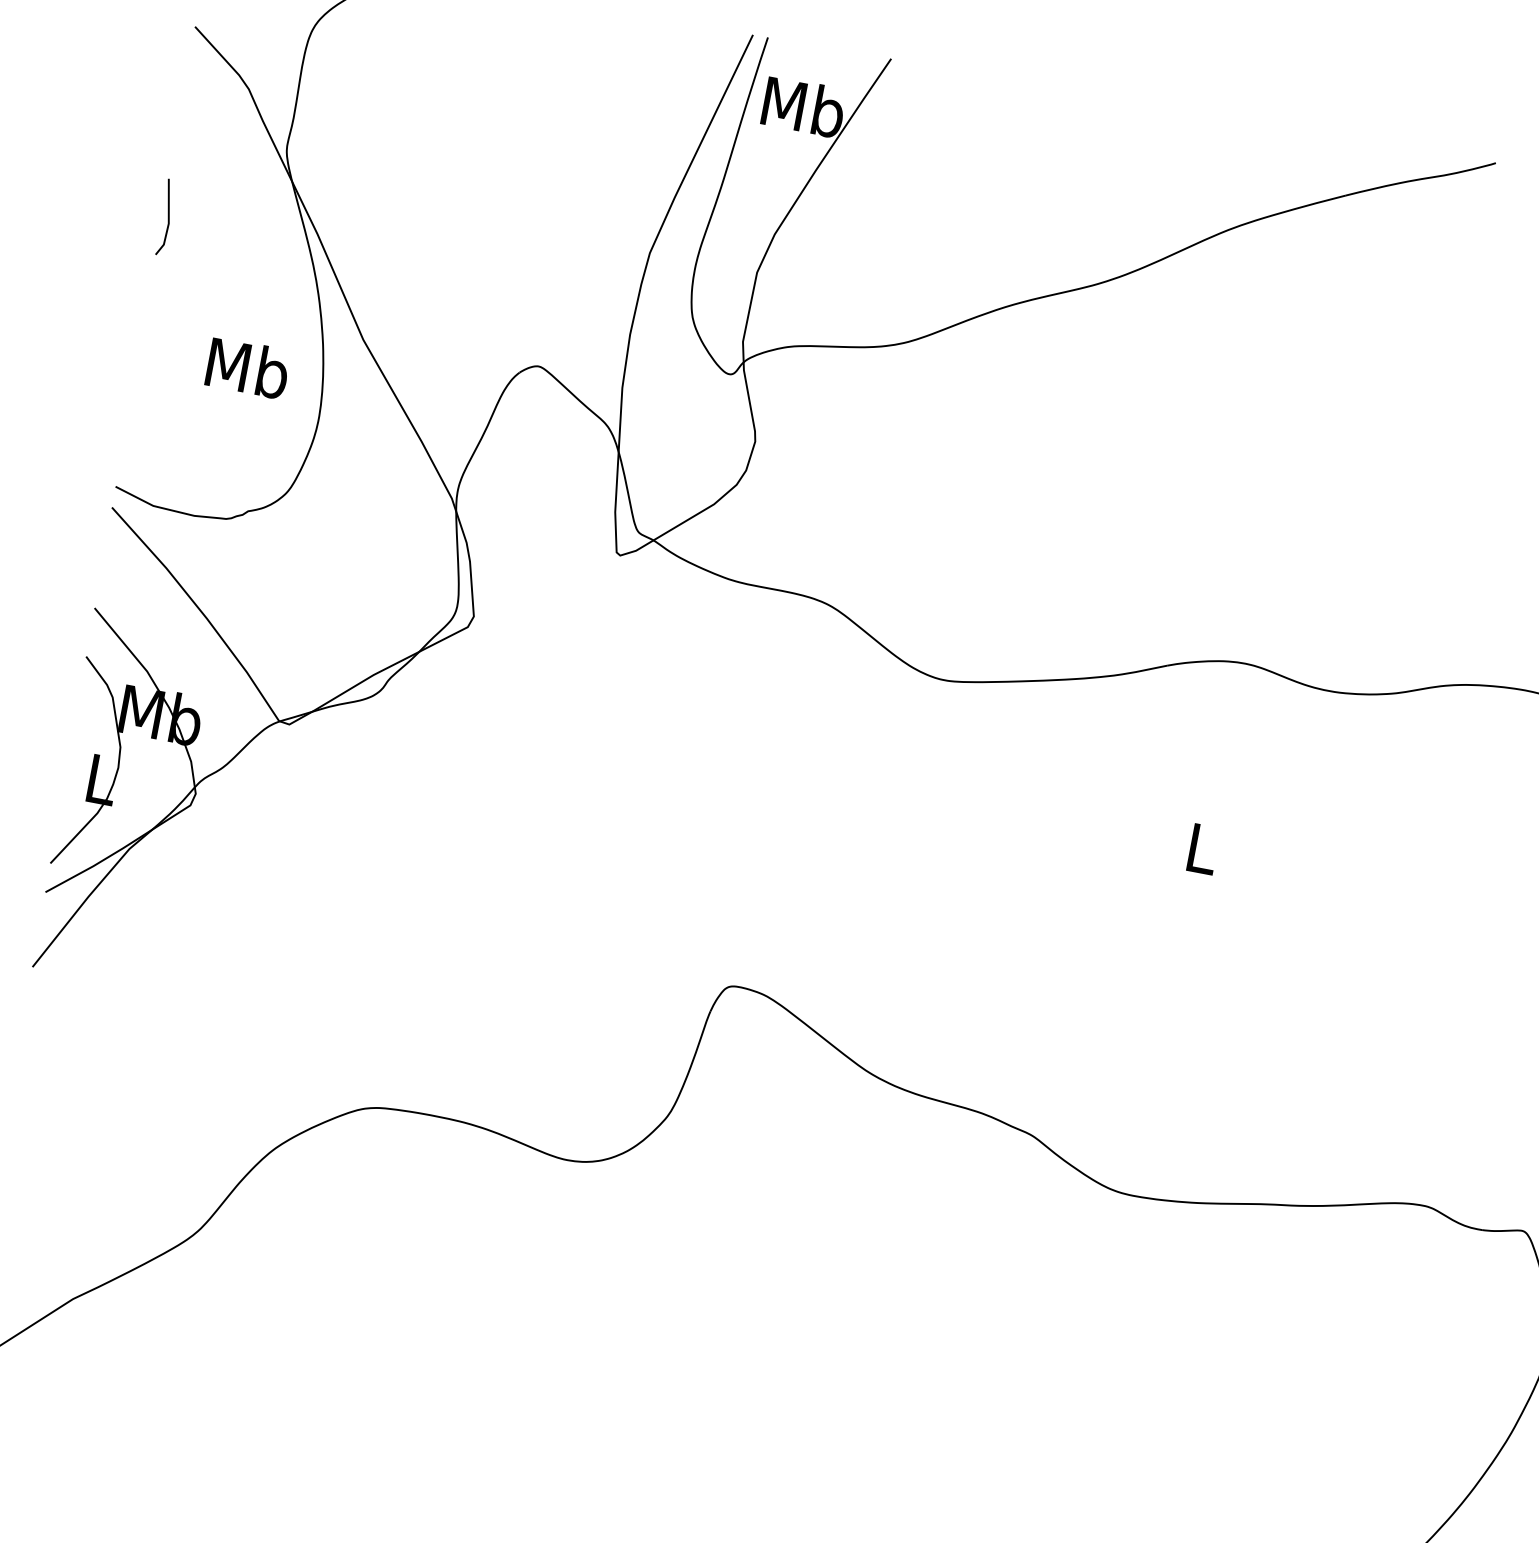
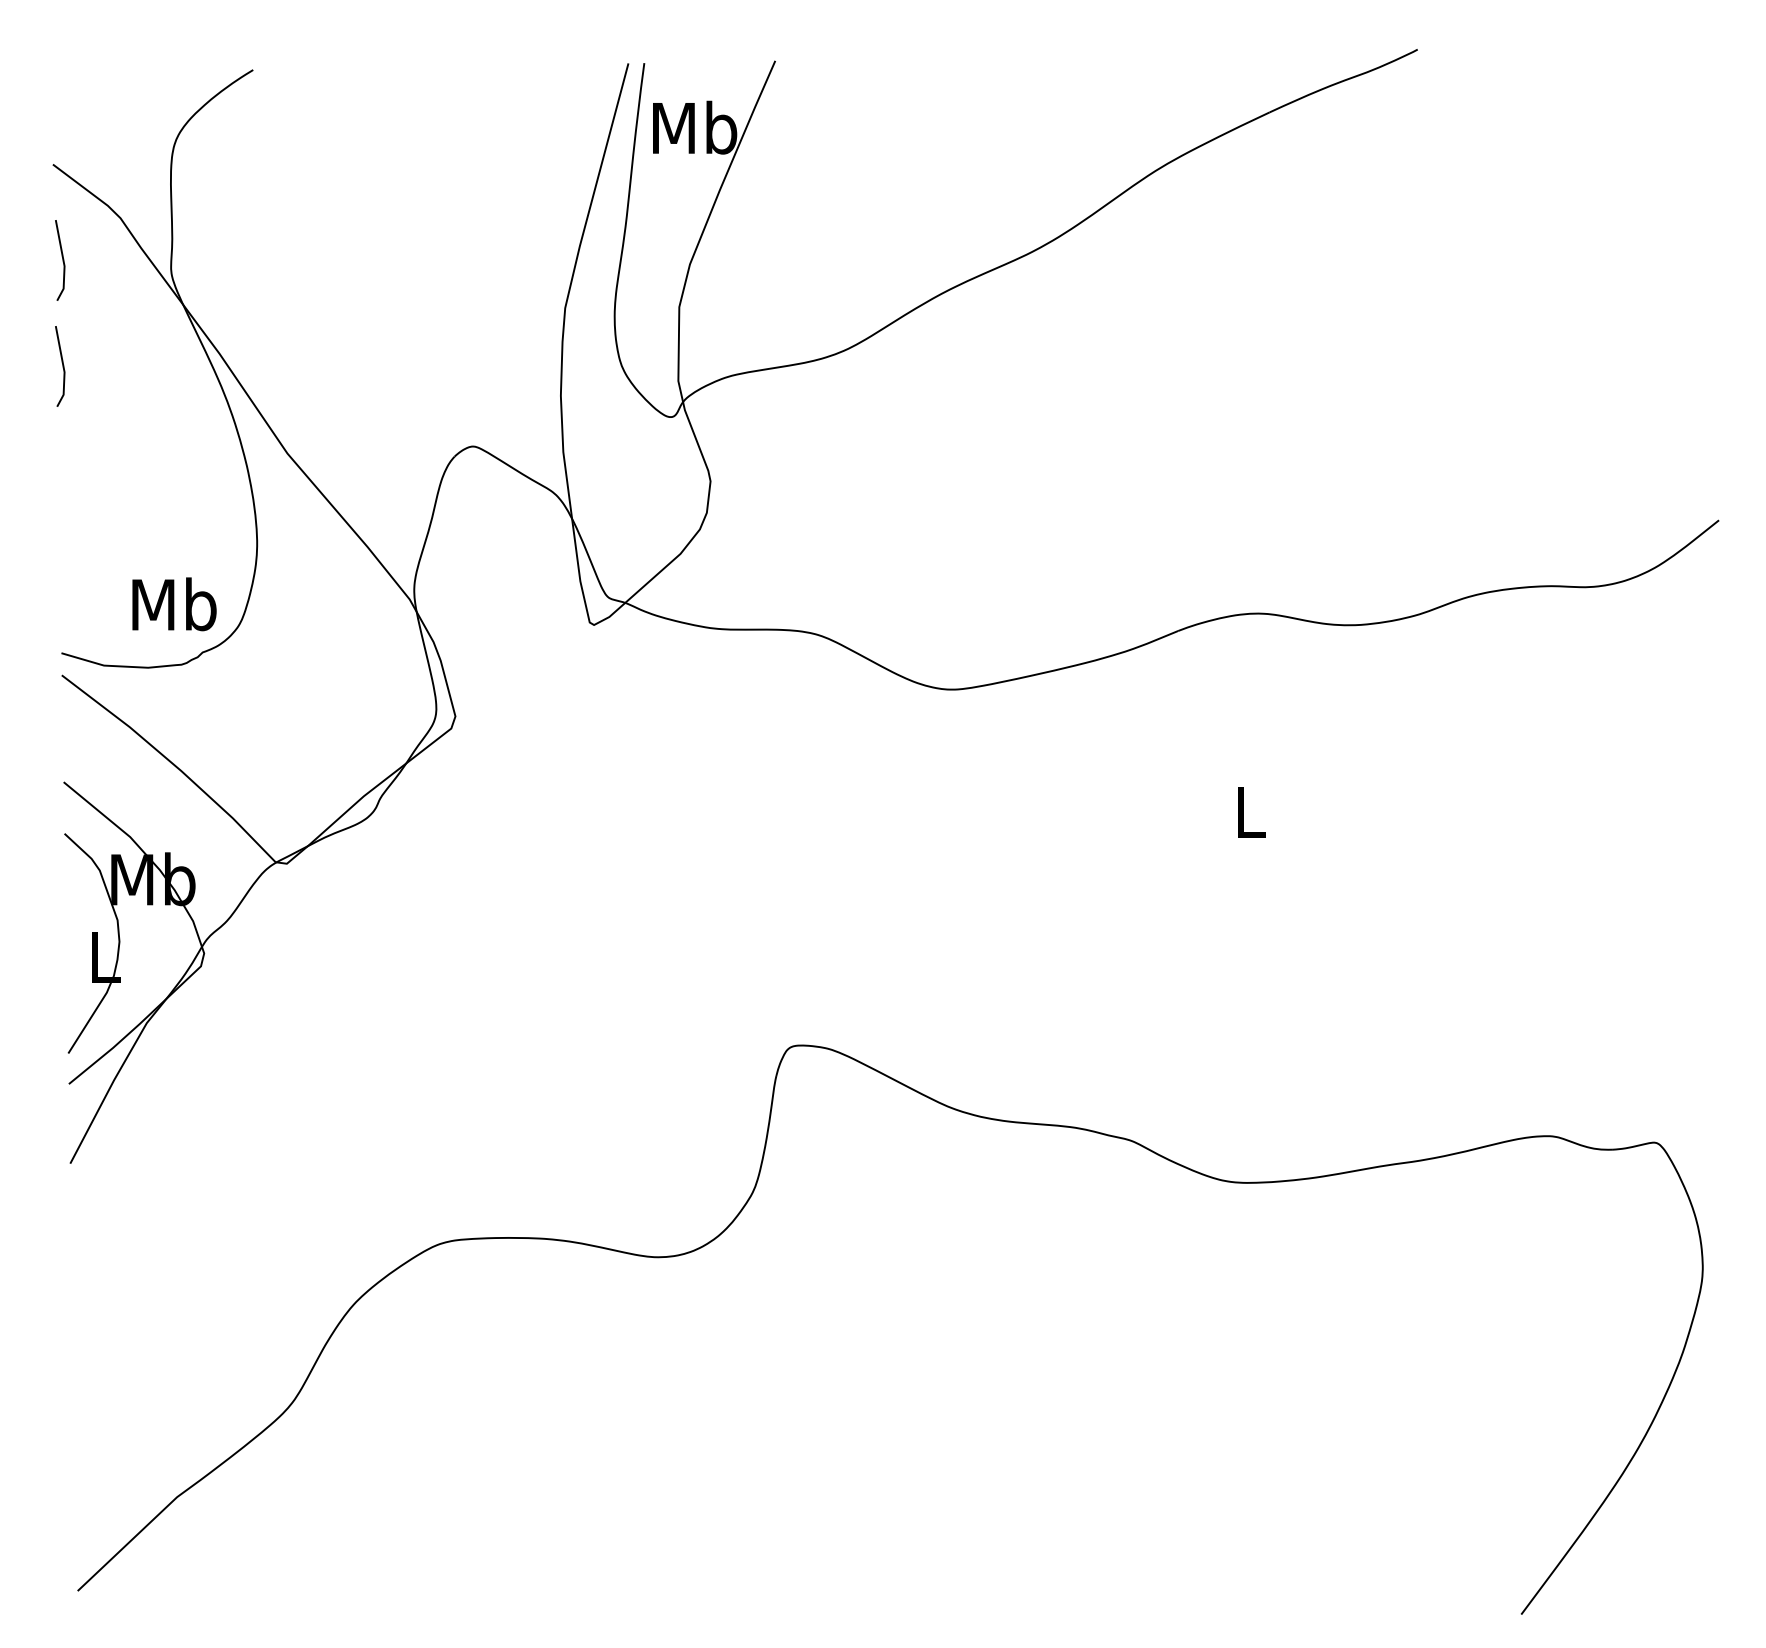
line: (186, 118) -> (62, 260), added
text: (248, 368) -> (174, 604), moved

